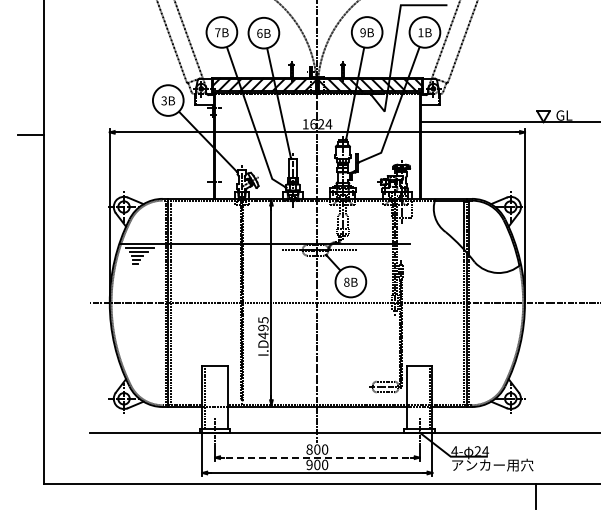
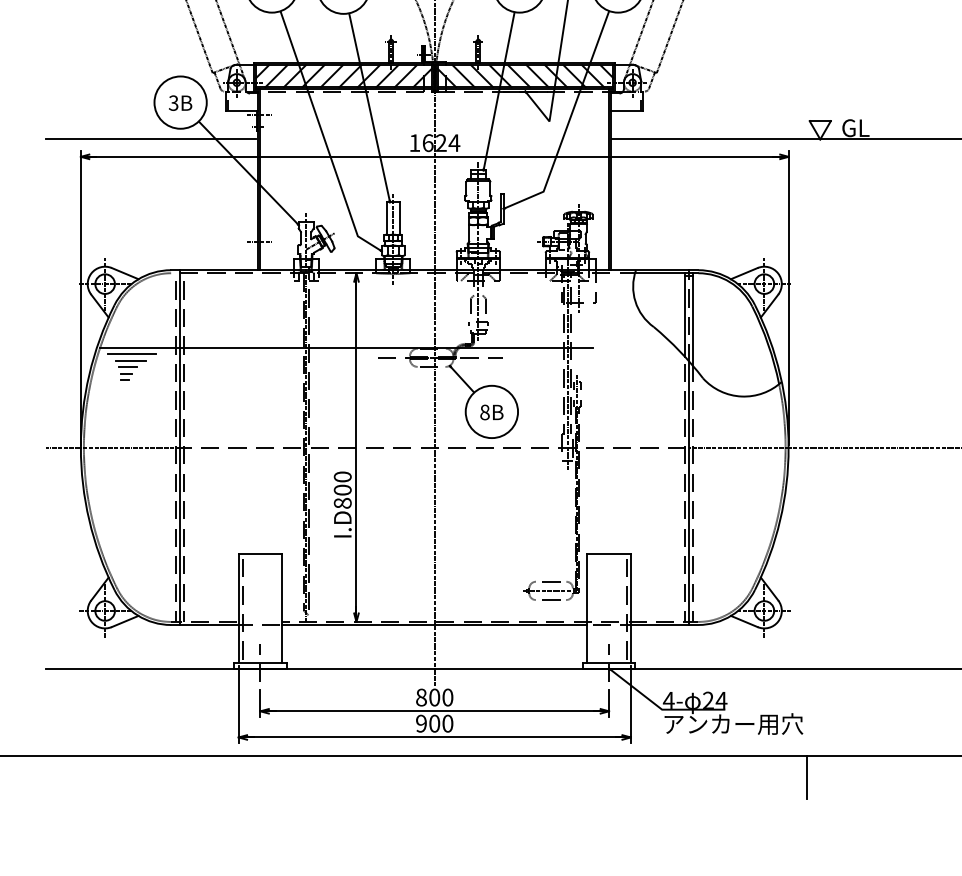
line: (150, 122) -> (150, 140), added
text: (263, 328) -> (342, 491), I.D495 -> I.D800
line: (317, 457) -> (434, 711), dashed -> solid

